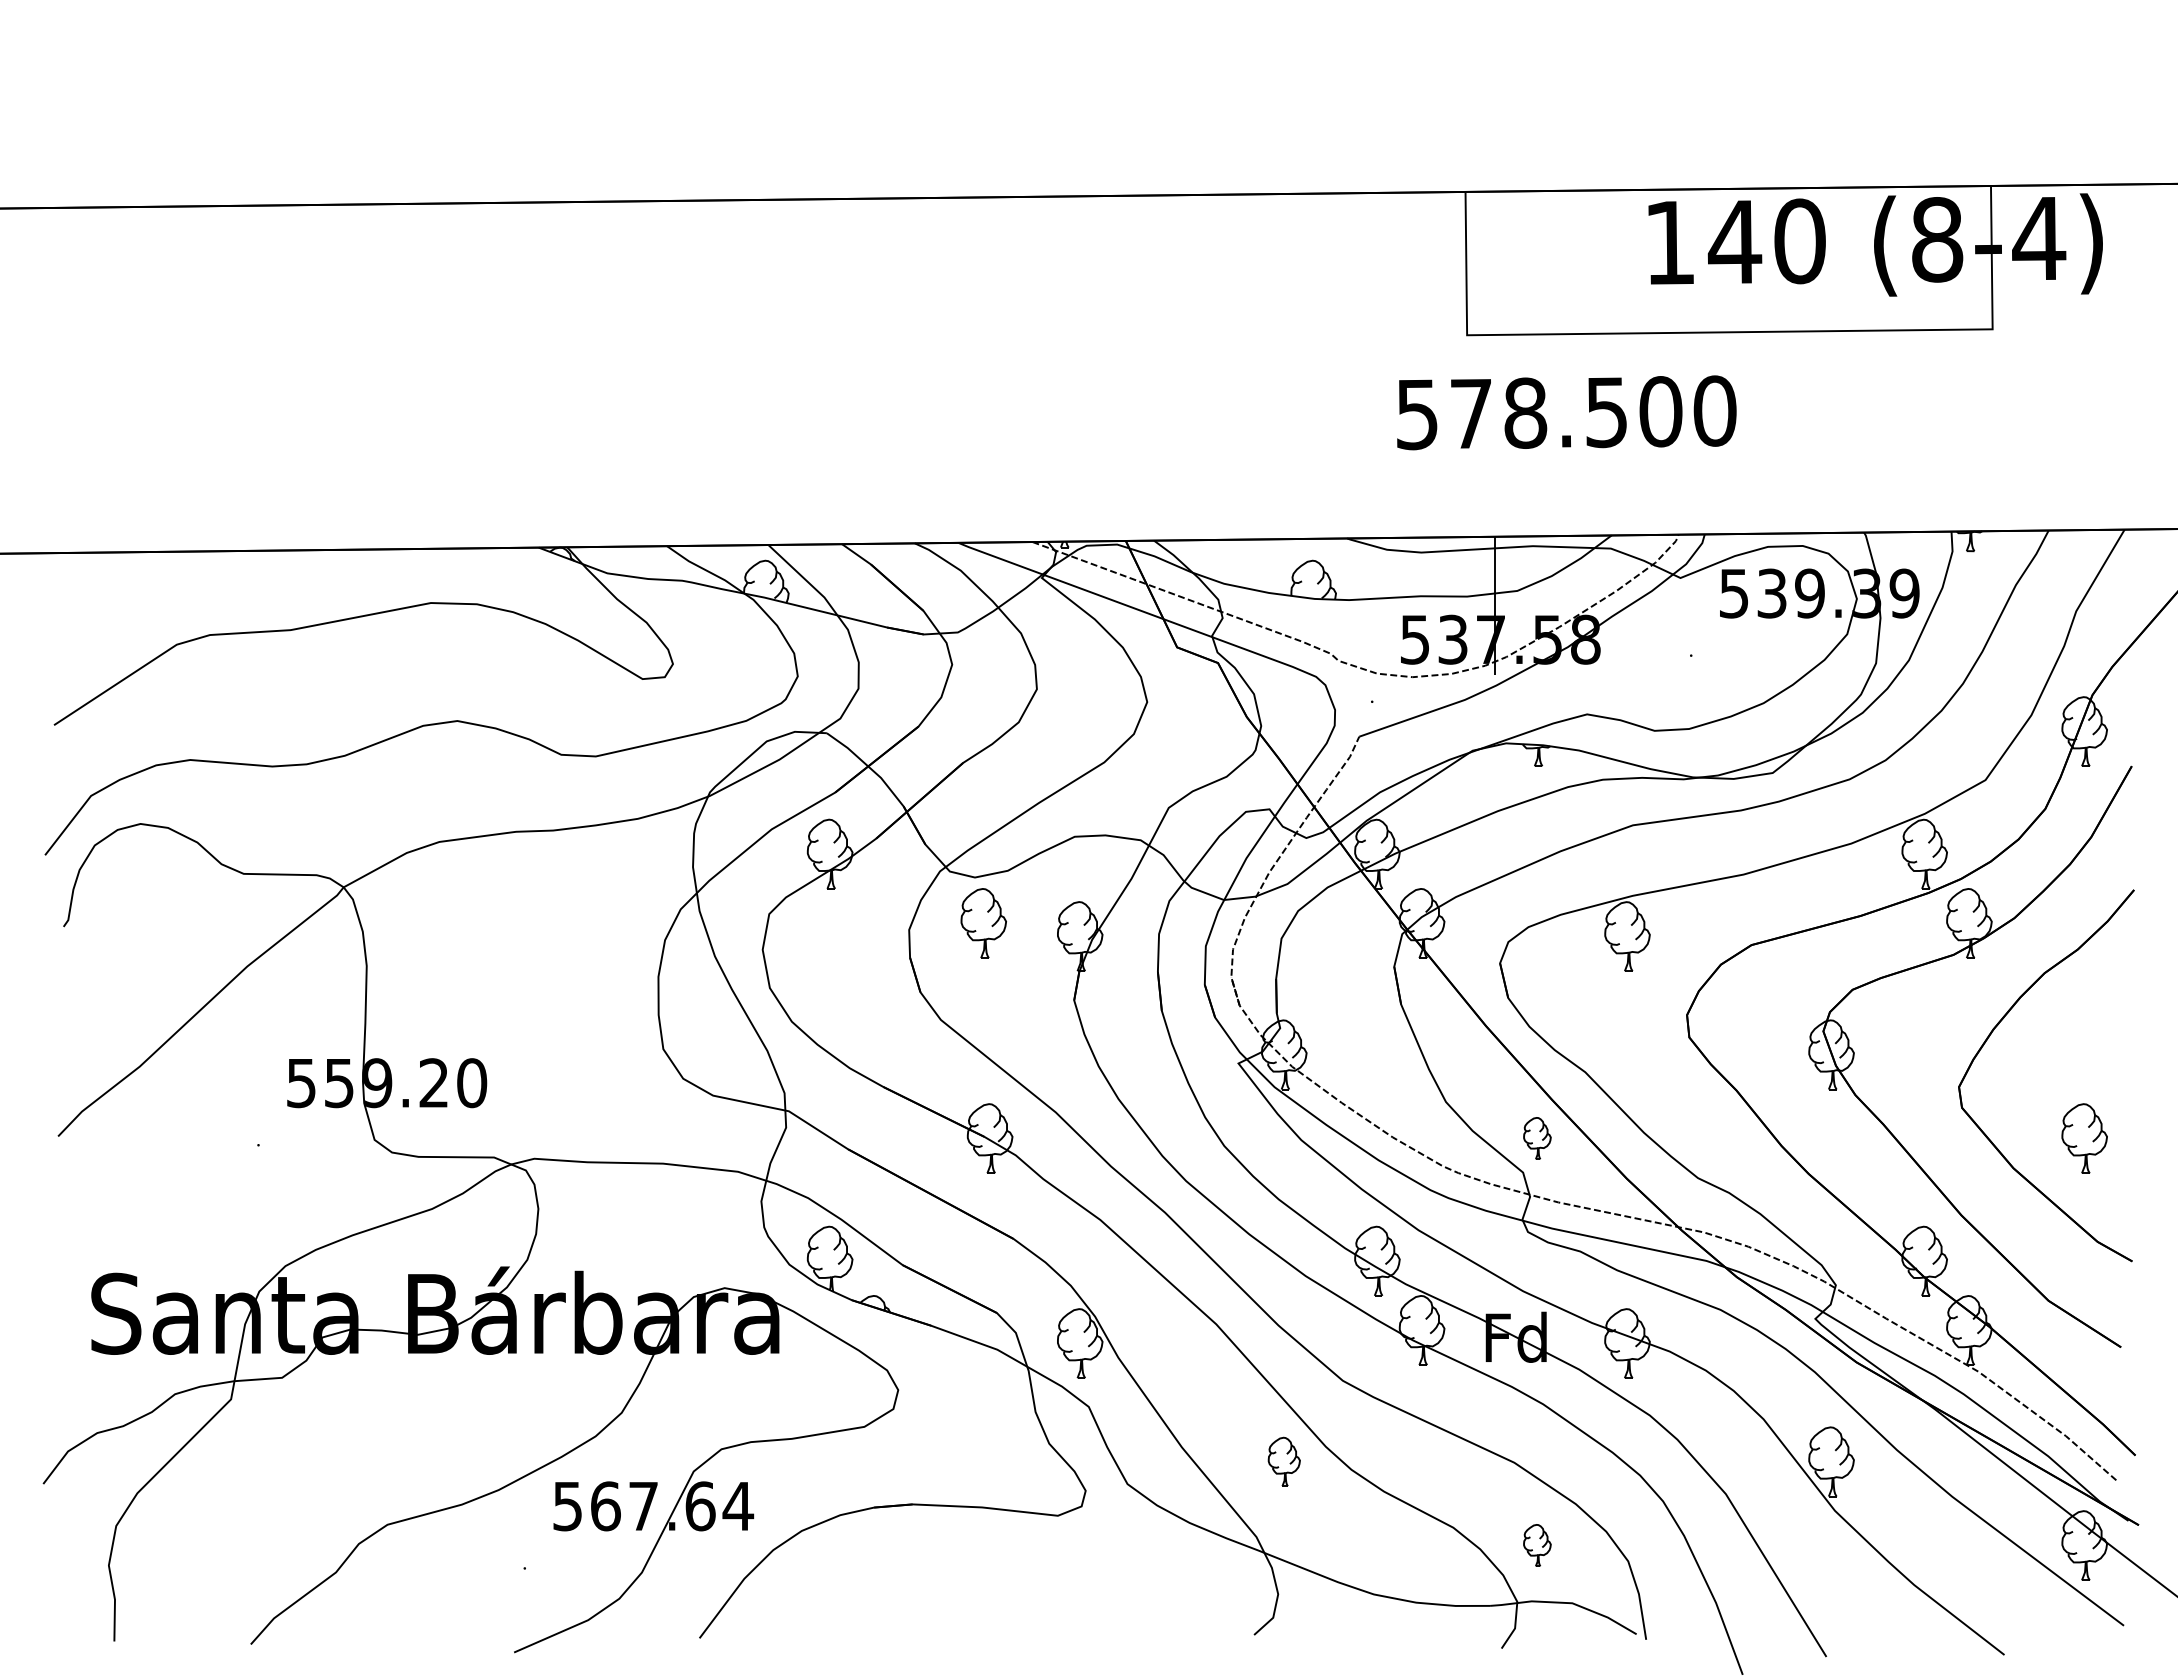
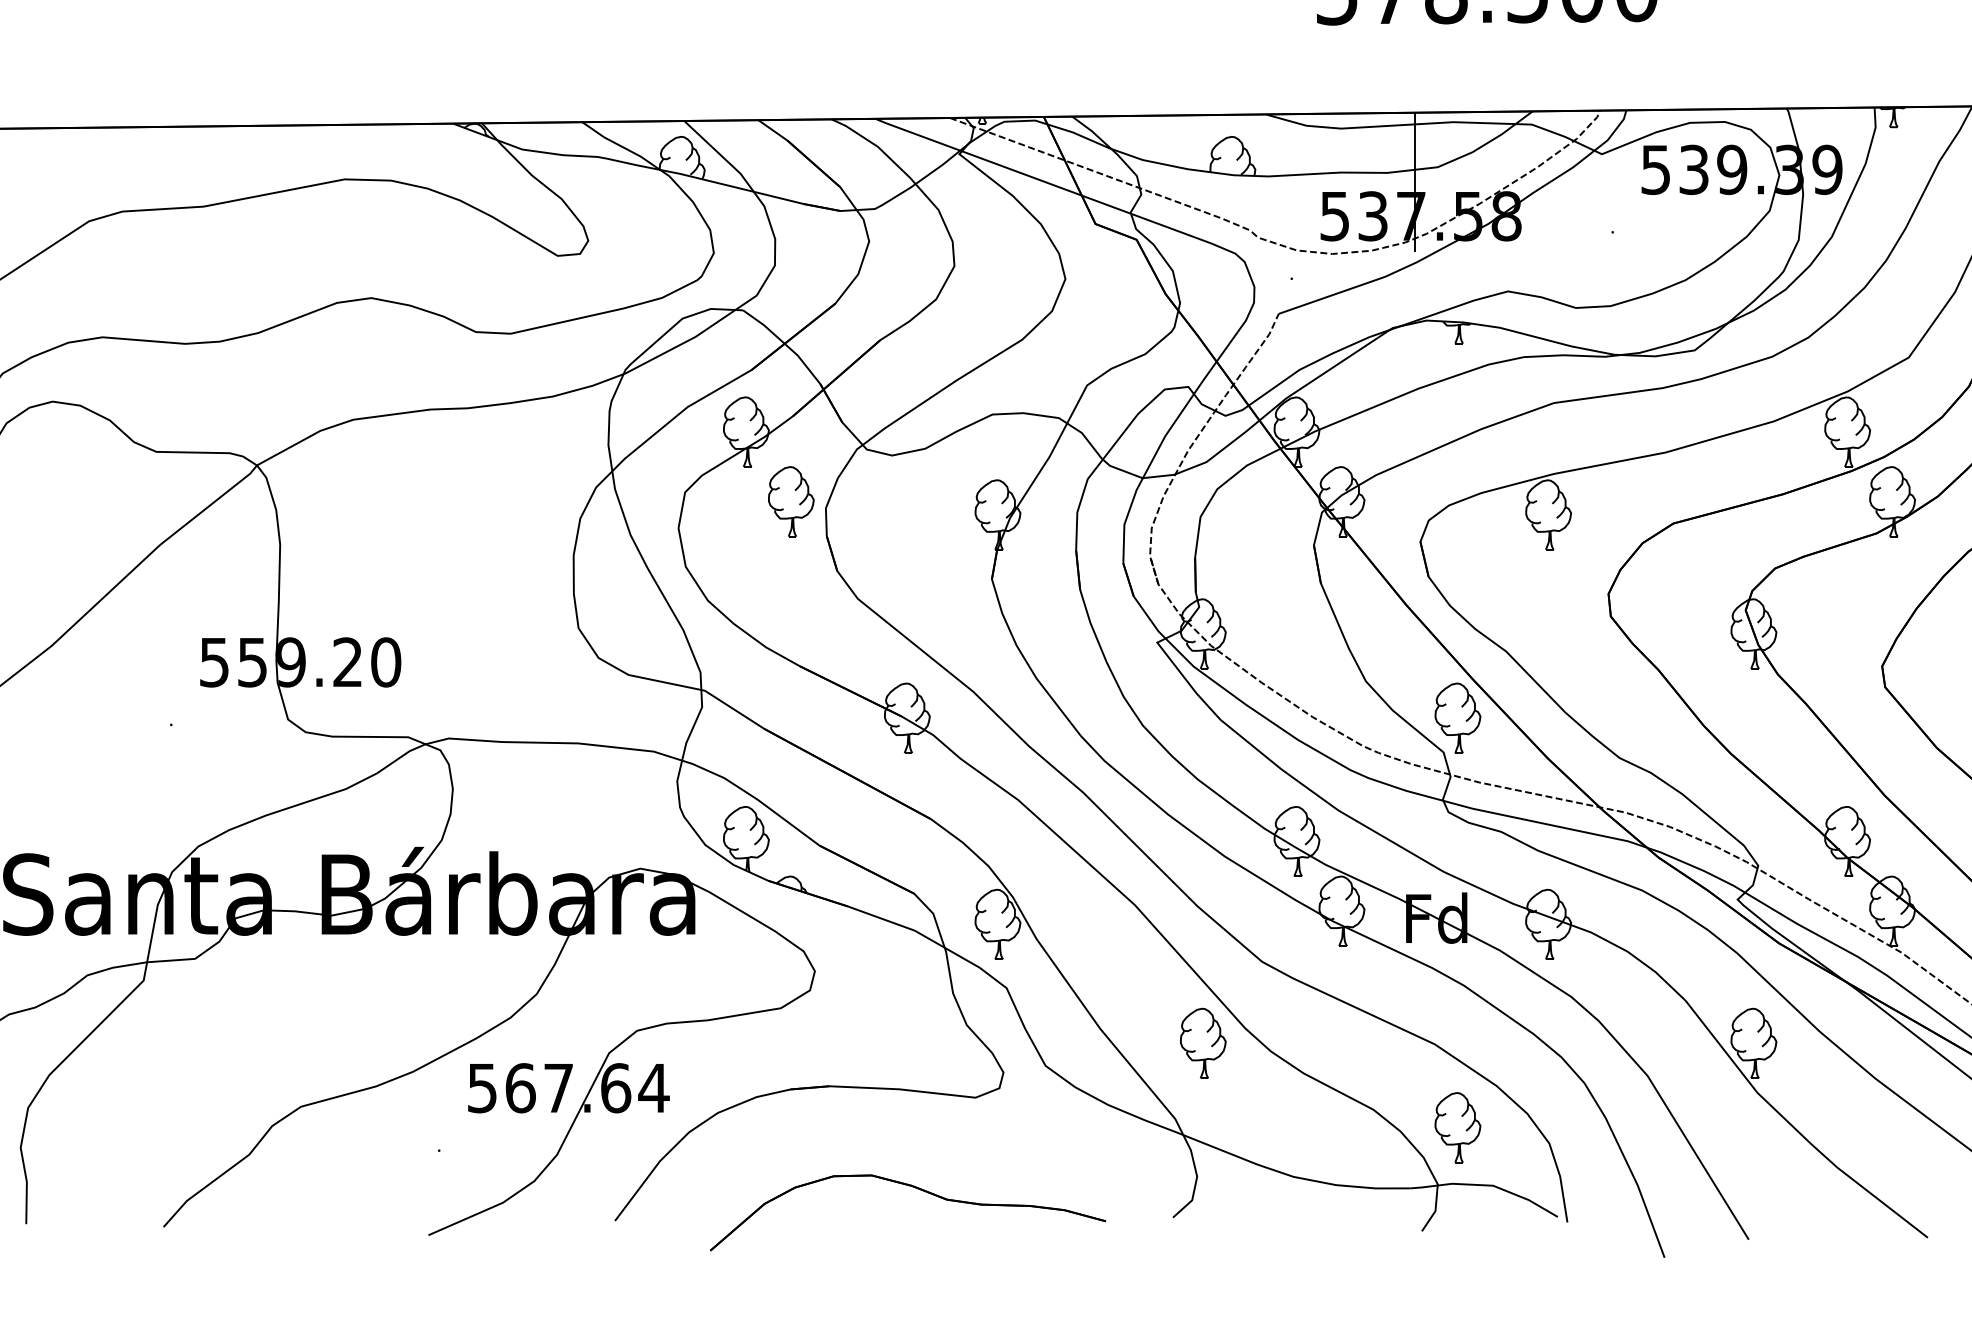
part: (983, 923) -> (791, 501), moved
part: (1537, 1138) -> (1458, 718), size x1.67
part: (1284, 1461) -> (1203, 1043), size x1.43
part: (1537, 1545) -> (1458, 1127), size x1.67
part: (1001, 1607) -> (918, 1189), added

